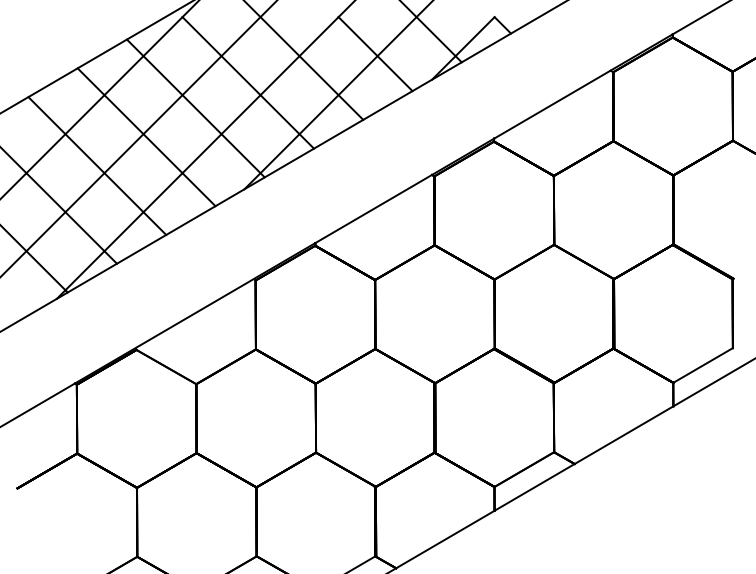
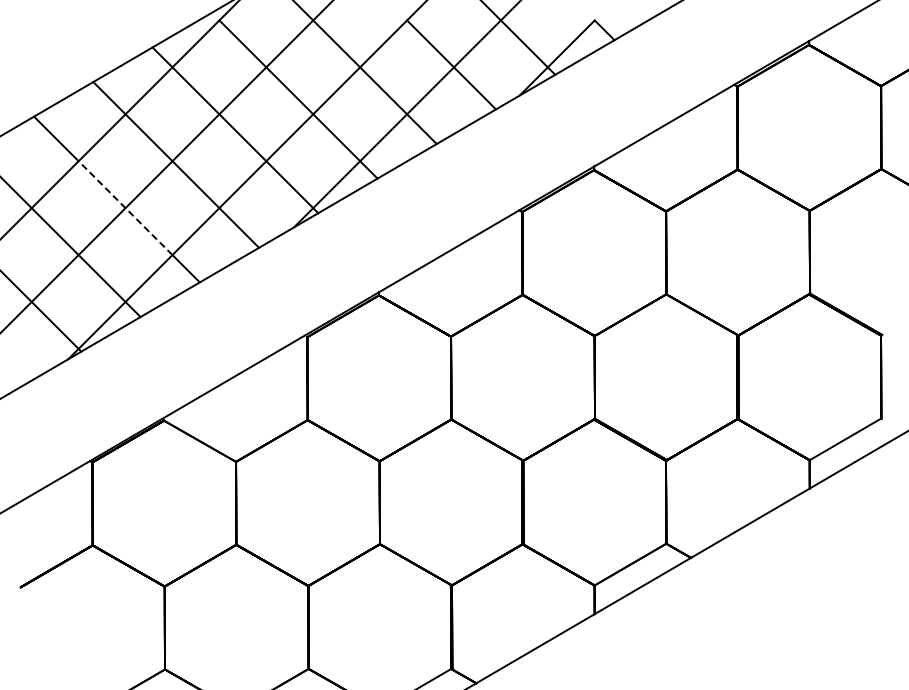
line: (104, 172) -> (125, 207), solid -> dashed

